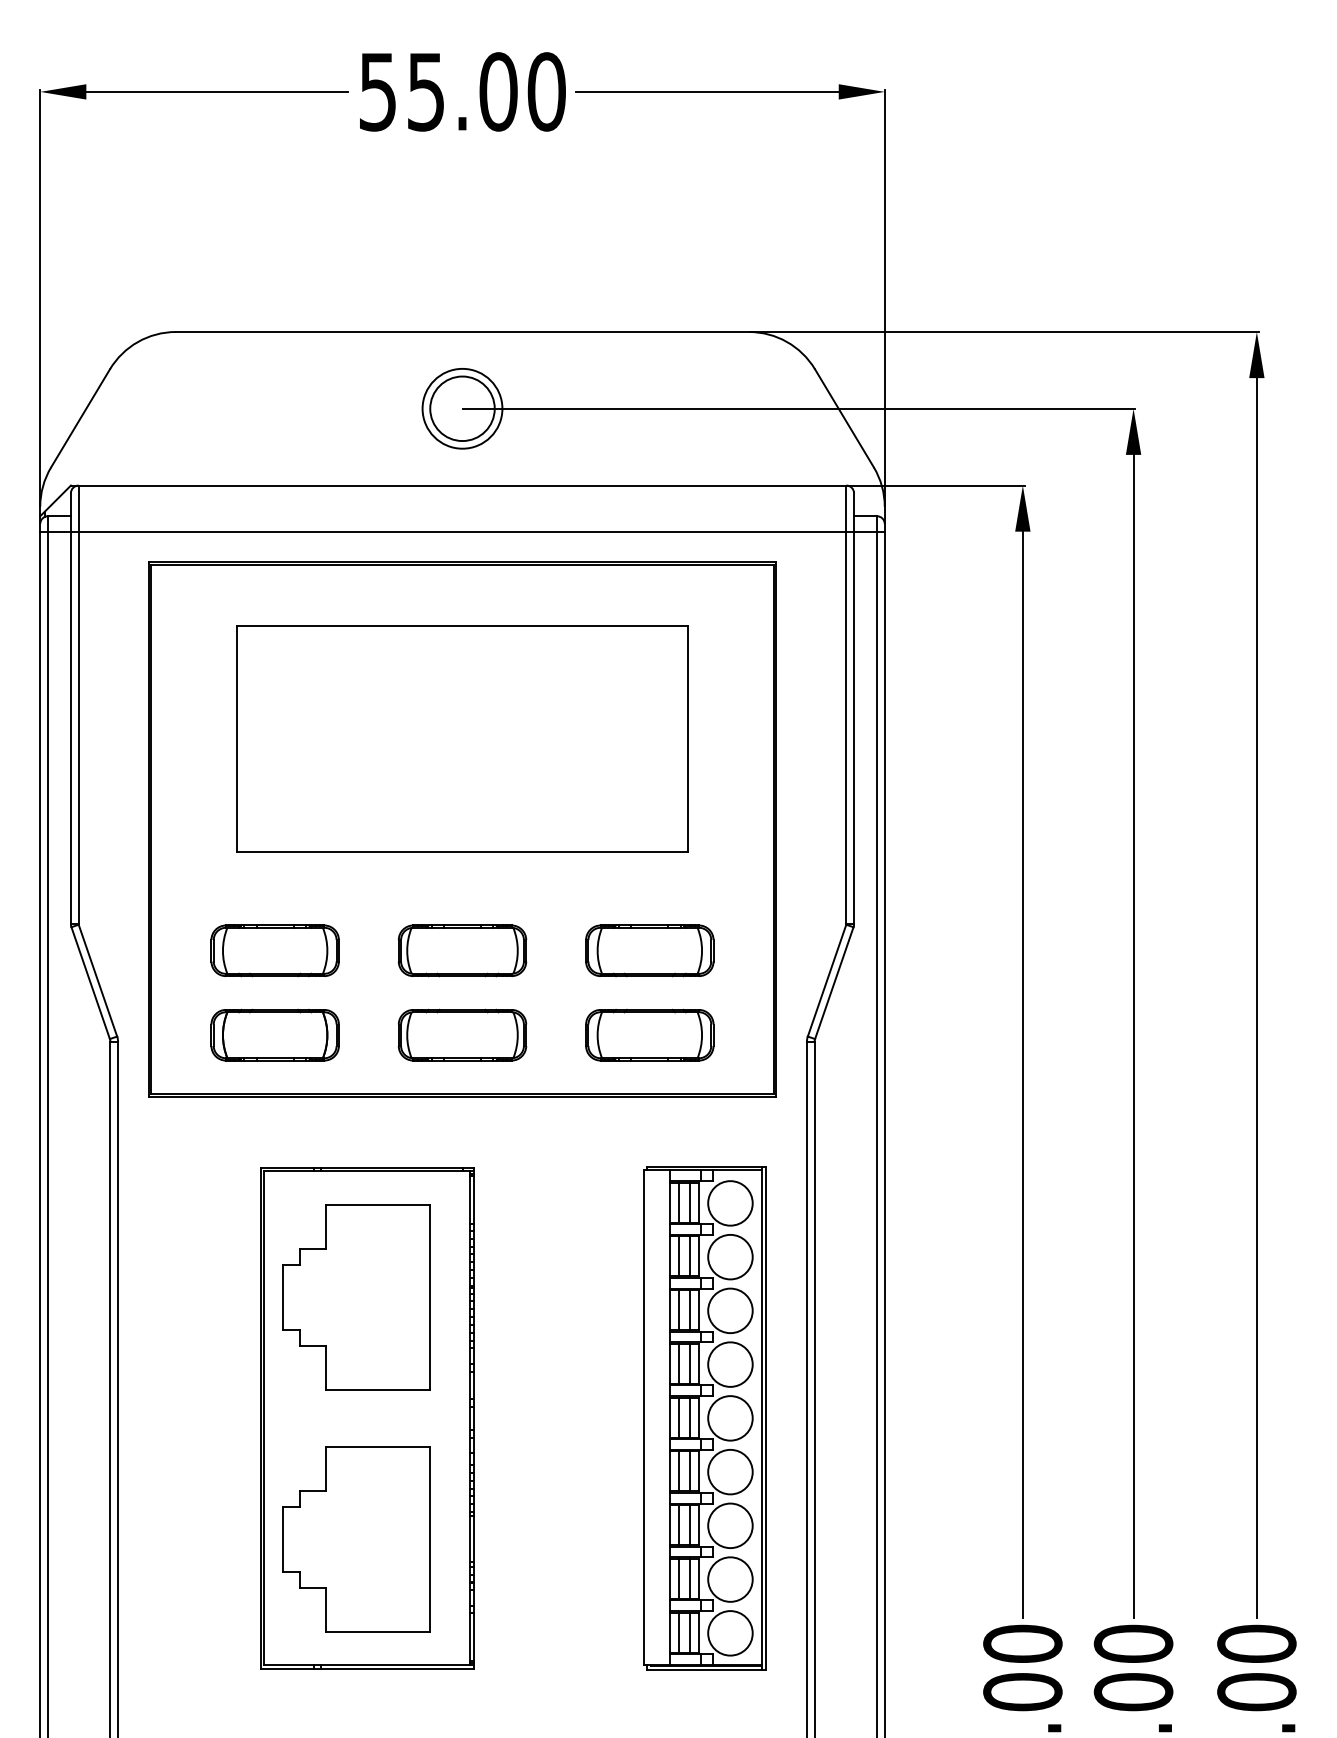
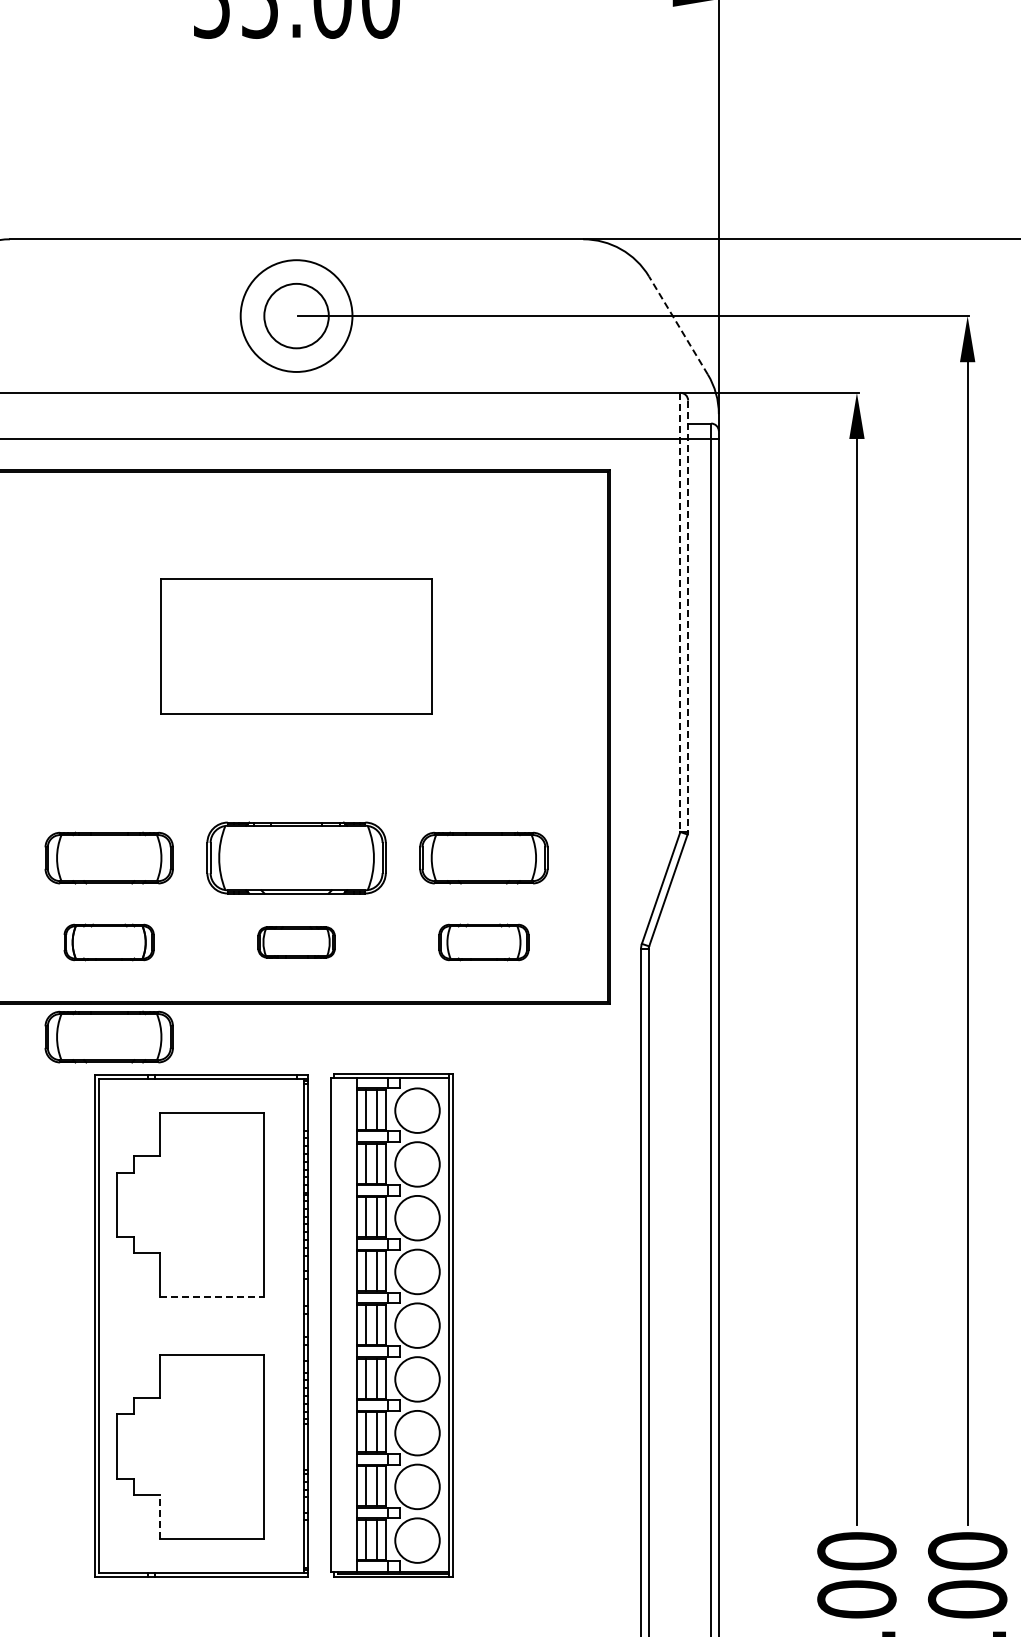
circle: (462, 408) -> (296, 315), size x1.4
line: (844, 417) -> (678, 324), solid -> dashed
line: (846, 705) -> (680, 612), solid -> dashed
line: (854, 709) -> (688, 616), solid -> dashed
part: (462, 738) -> (296, 645), size x0.6
part: (462, 950) -> (296, 857), size x1.4
part: (274, 1034) -> (108, 941), size x0.7
part: (462, 1034) -> (296, 941), size x0.6
part: (649, 1034) -> (483, 941), size x0.7
part: (274, 1129) -> (108, 1036), added
line: (378, 1389) -> (212, 1296), solid -> dashed
part: (704, 1418) -> (391, 1325), moved
line: (325, 1609) -> (159, 1516), solid -> dashed

